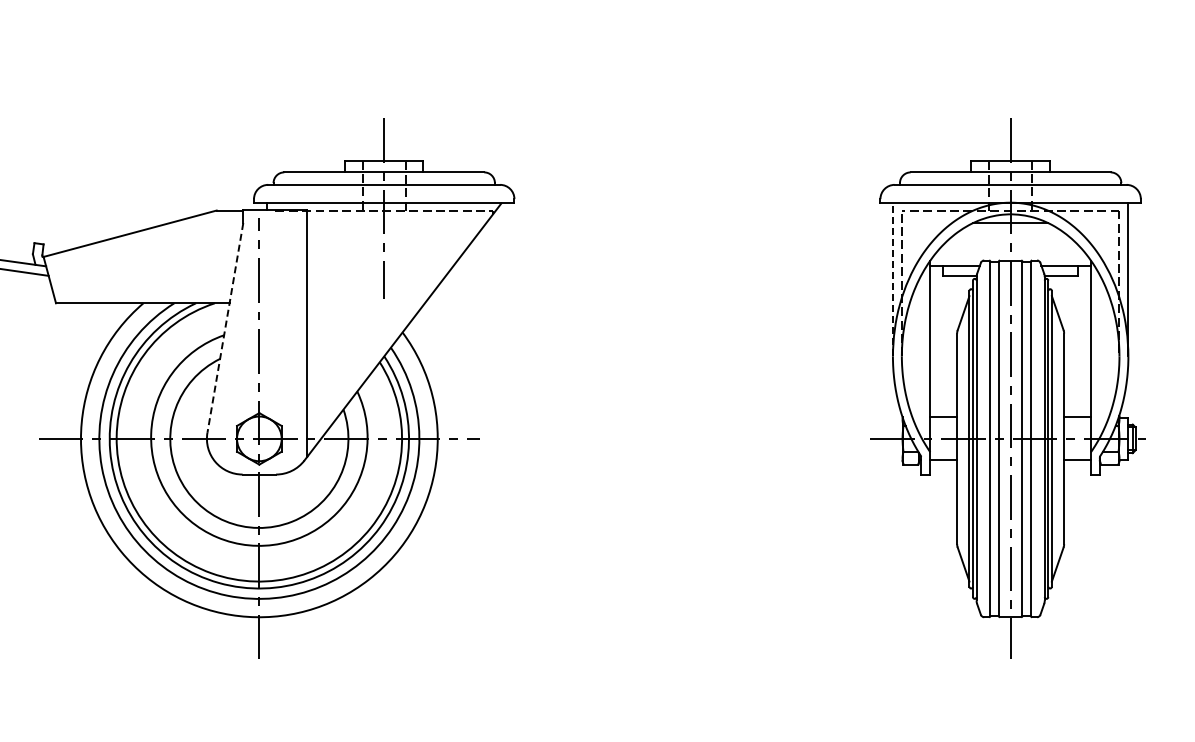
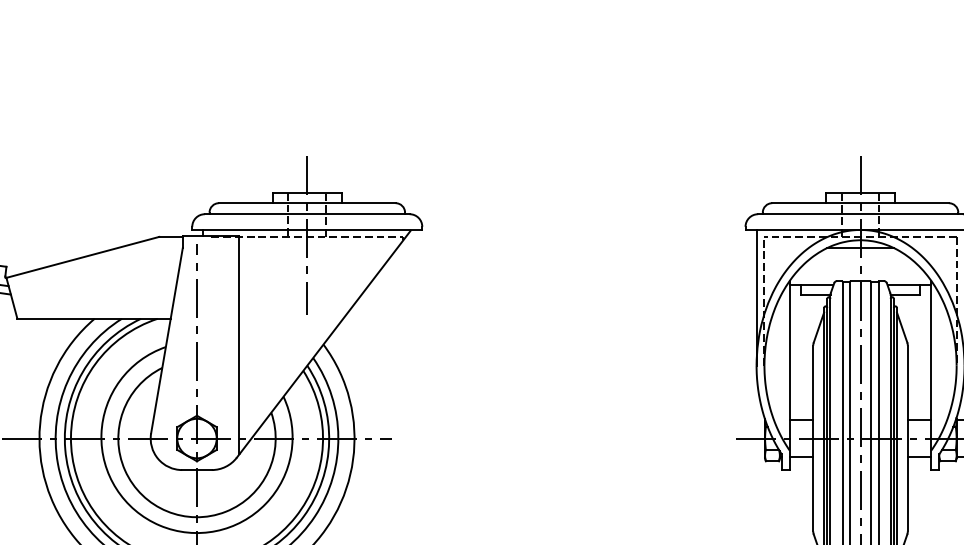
line: (892, 279) -> (756, 297), dashed -> solid
line: (225, 328) -> (167, 341), dashed -> solid

